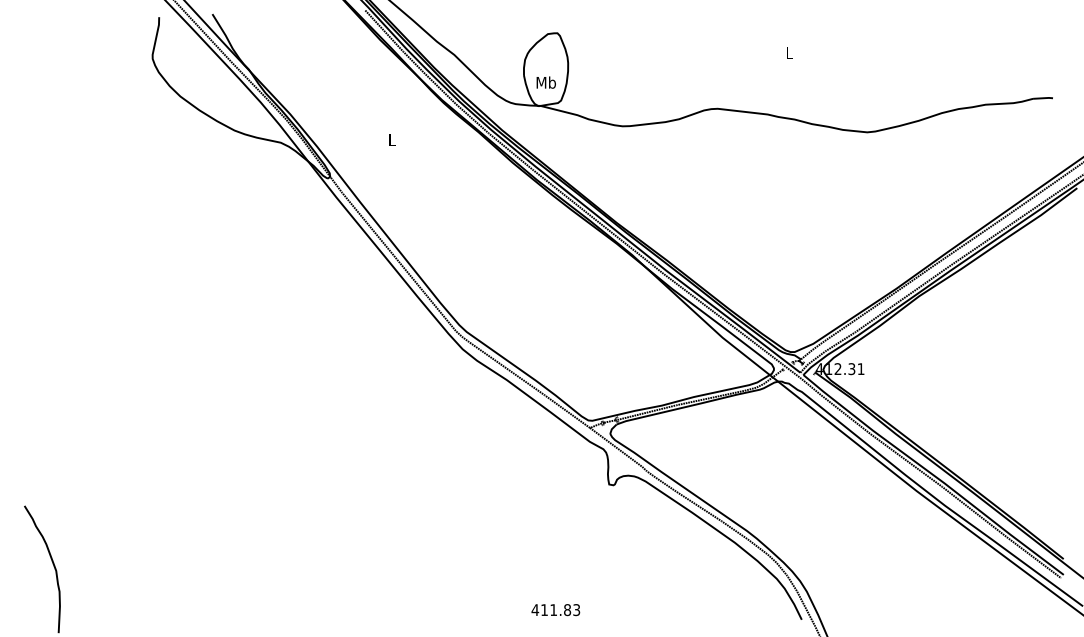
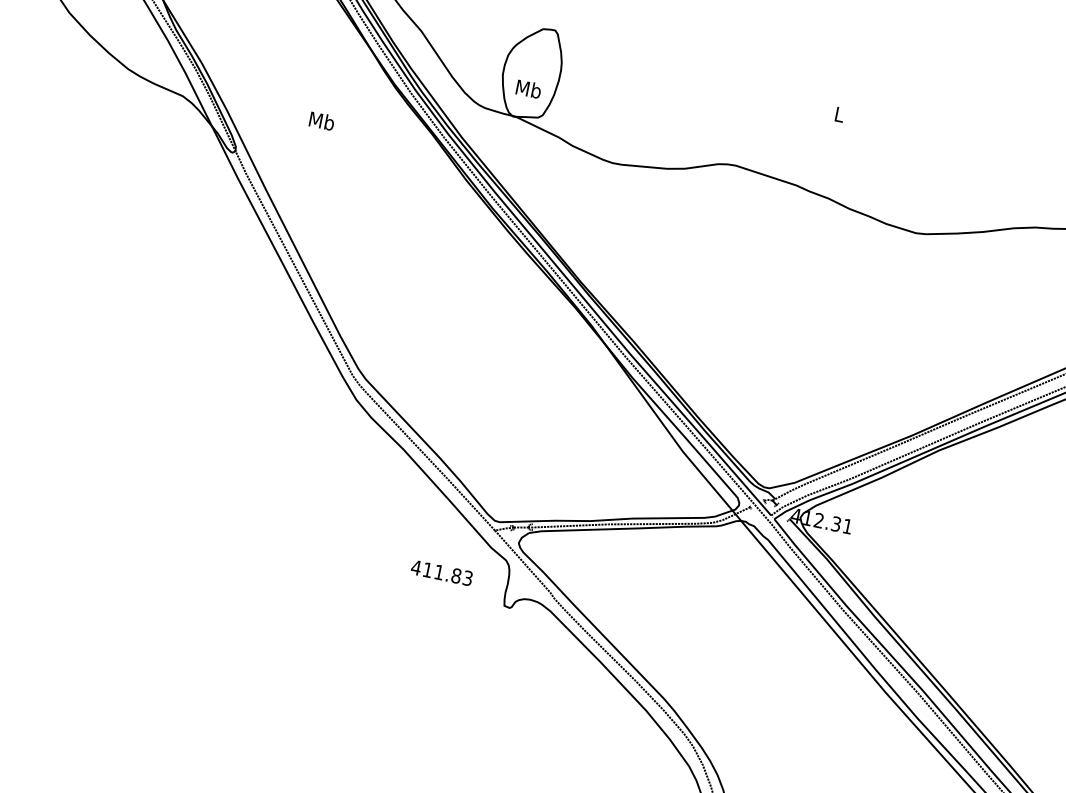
text: (391, 139) -> (321, 120), L -> Mb
text: (555, 610) -> (441, 573), moved

